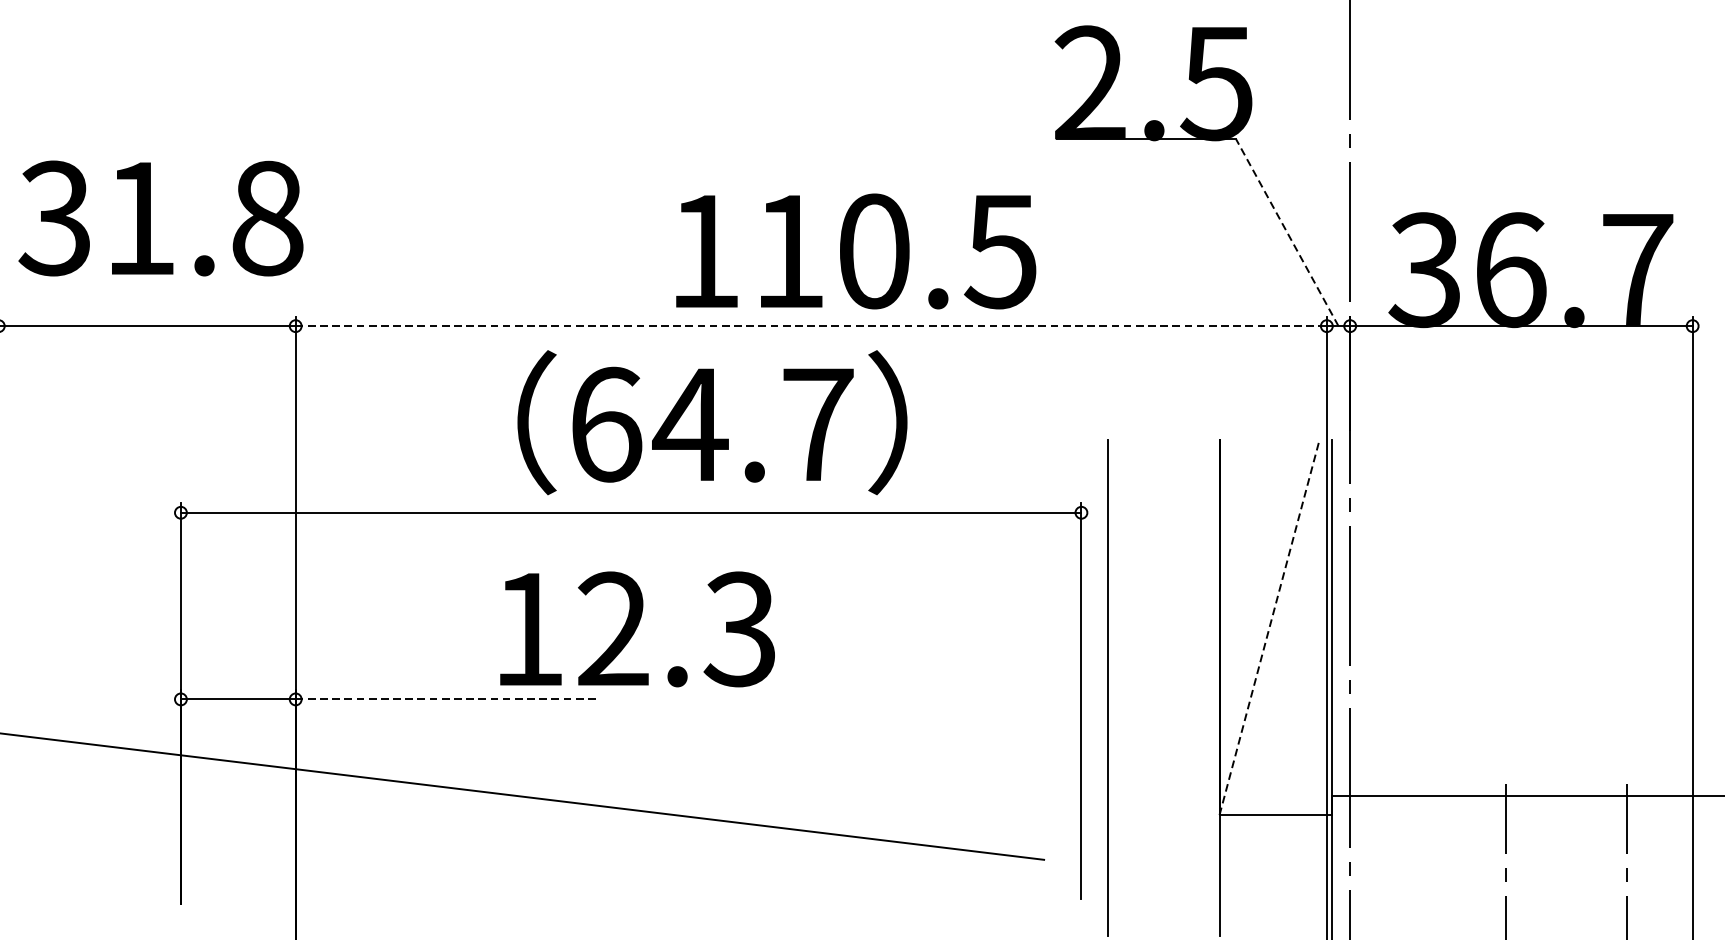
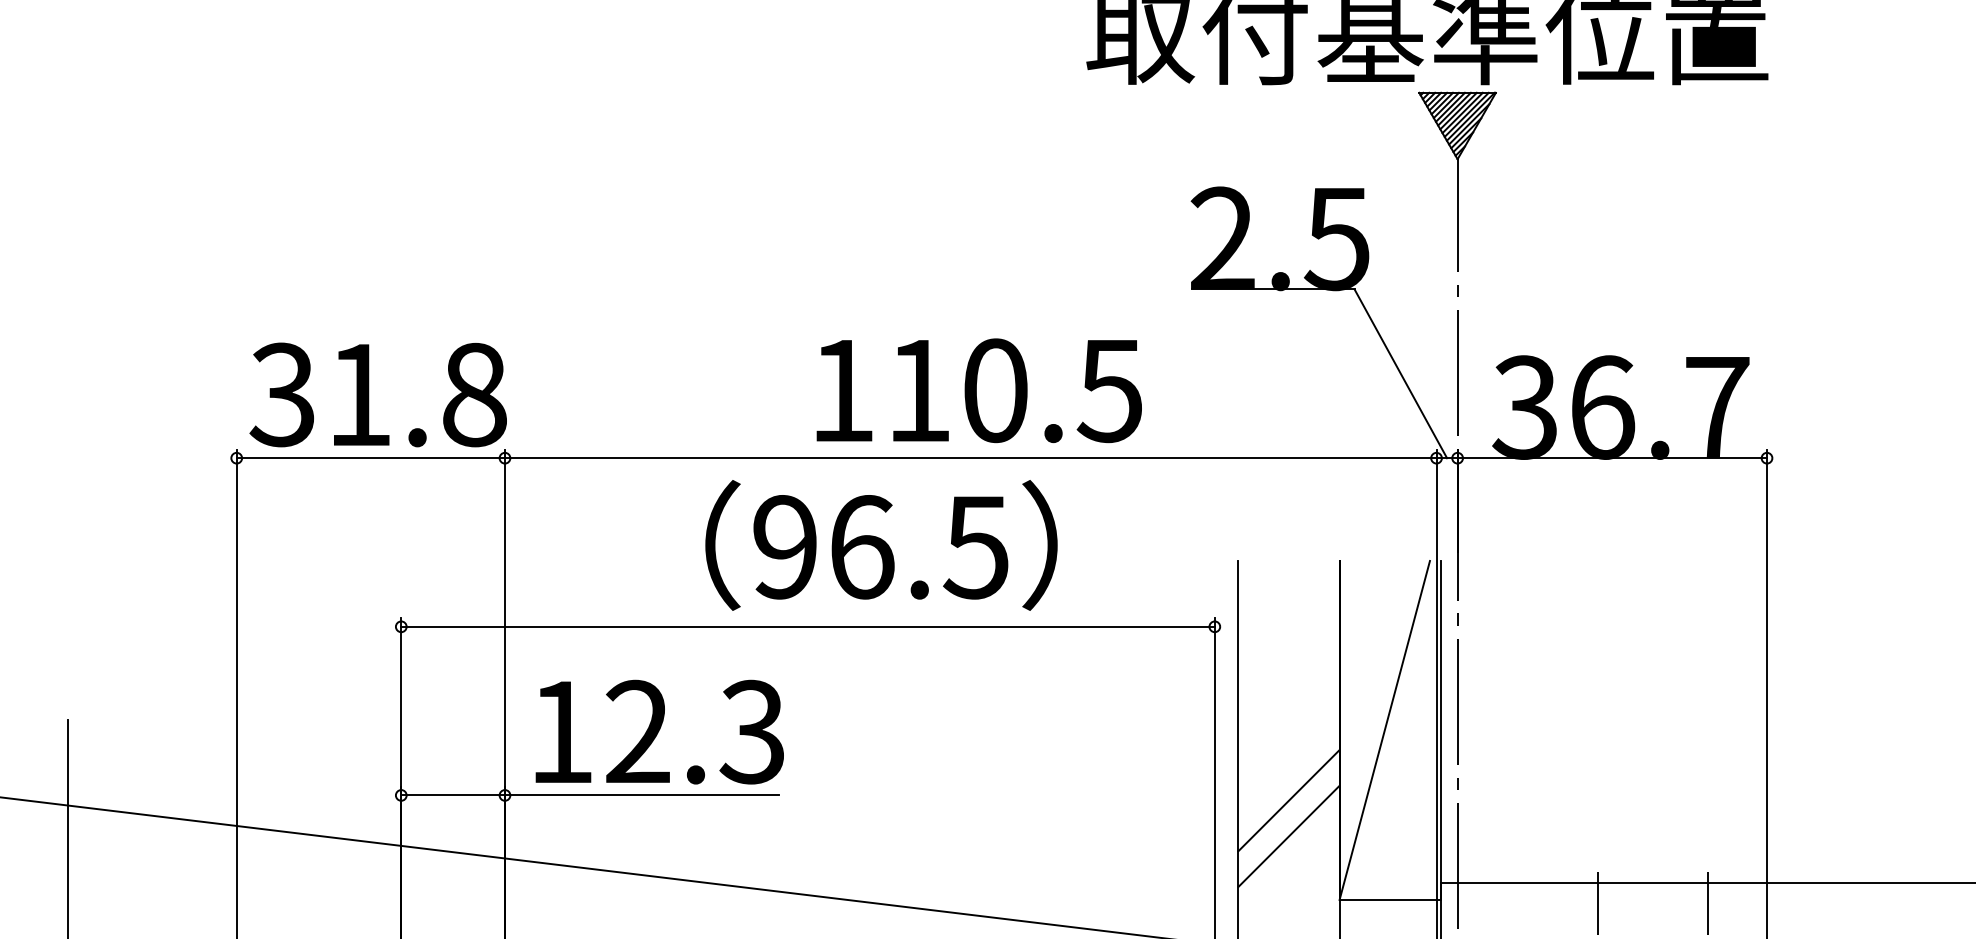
text: (160, 217) -> (377, 394), moved
line: (1286, 232) -> (1400, 373), dashed -> solid
text: (855, 251) -> (978, 390), moved
line: (810, 326) -> (970, 458), dashed -> solid
text: (712, 424) -> (881, 547), 64.7 -> 96.5
line: (1269, 626) -> (1384, 729), dashed -> solid
text: (637, 628) -> (659, 731), moved
line: (447, 699) -> (642, 795), dashed -> solid
line: (1162, 705) -> (1288, 800), added
line: (1162, 743) -> (1288, 835), added

